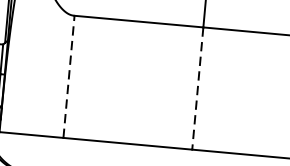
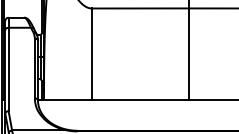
line: (69, 76) -> (92, 54), dashed -> solid
line: (198, 88) -> (189, 54), dashed -> solid

